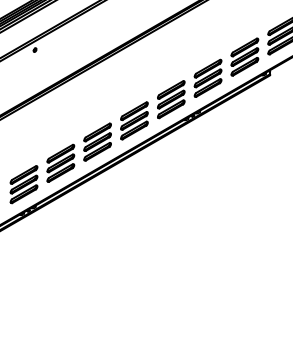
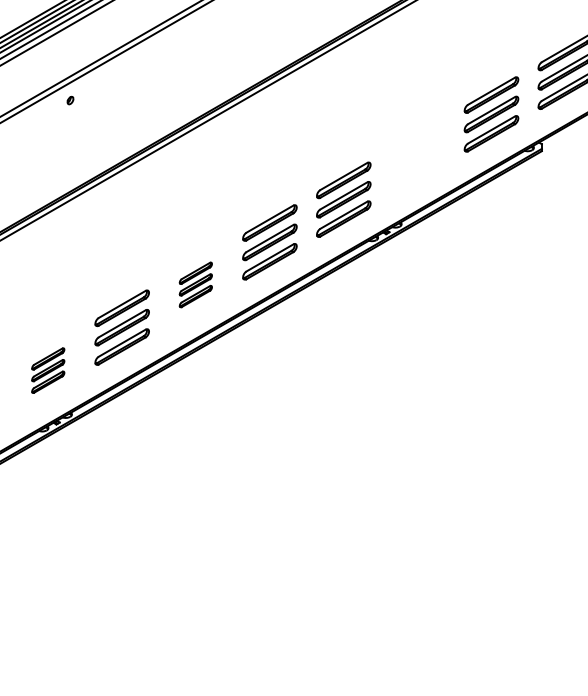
part: (207, 77) -> (416, 155), removed
part: (97, 141) -> (195, 283), size x0.6
part: (23, 184) -> (47, 370), size x0.6

